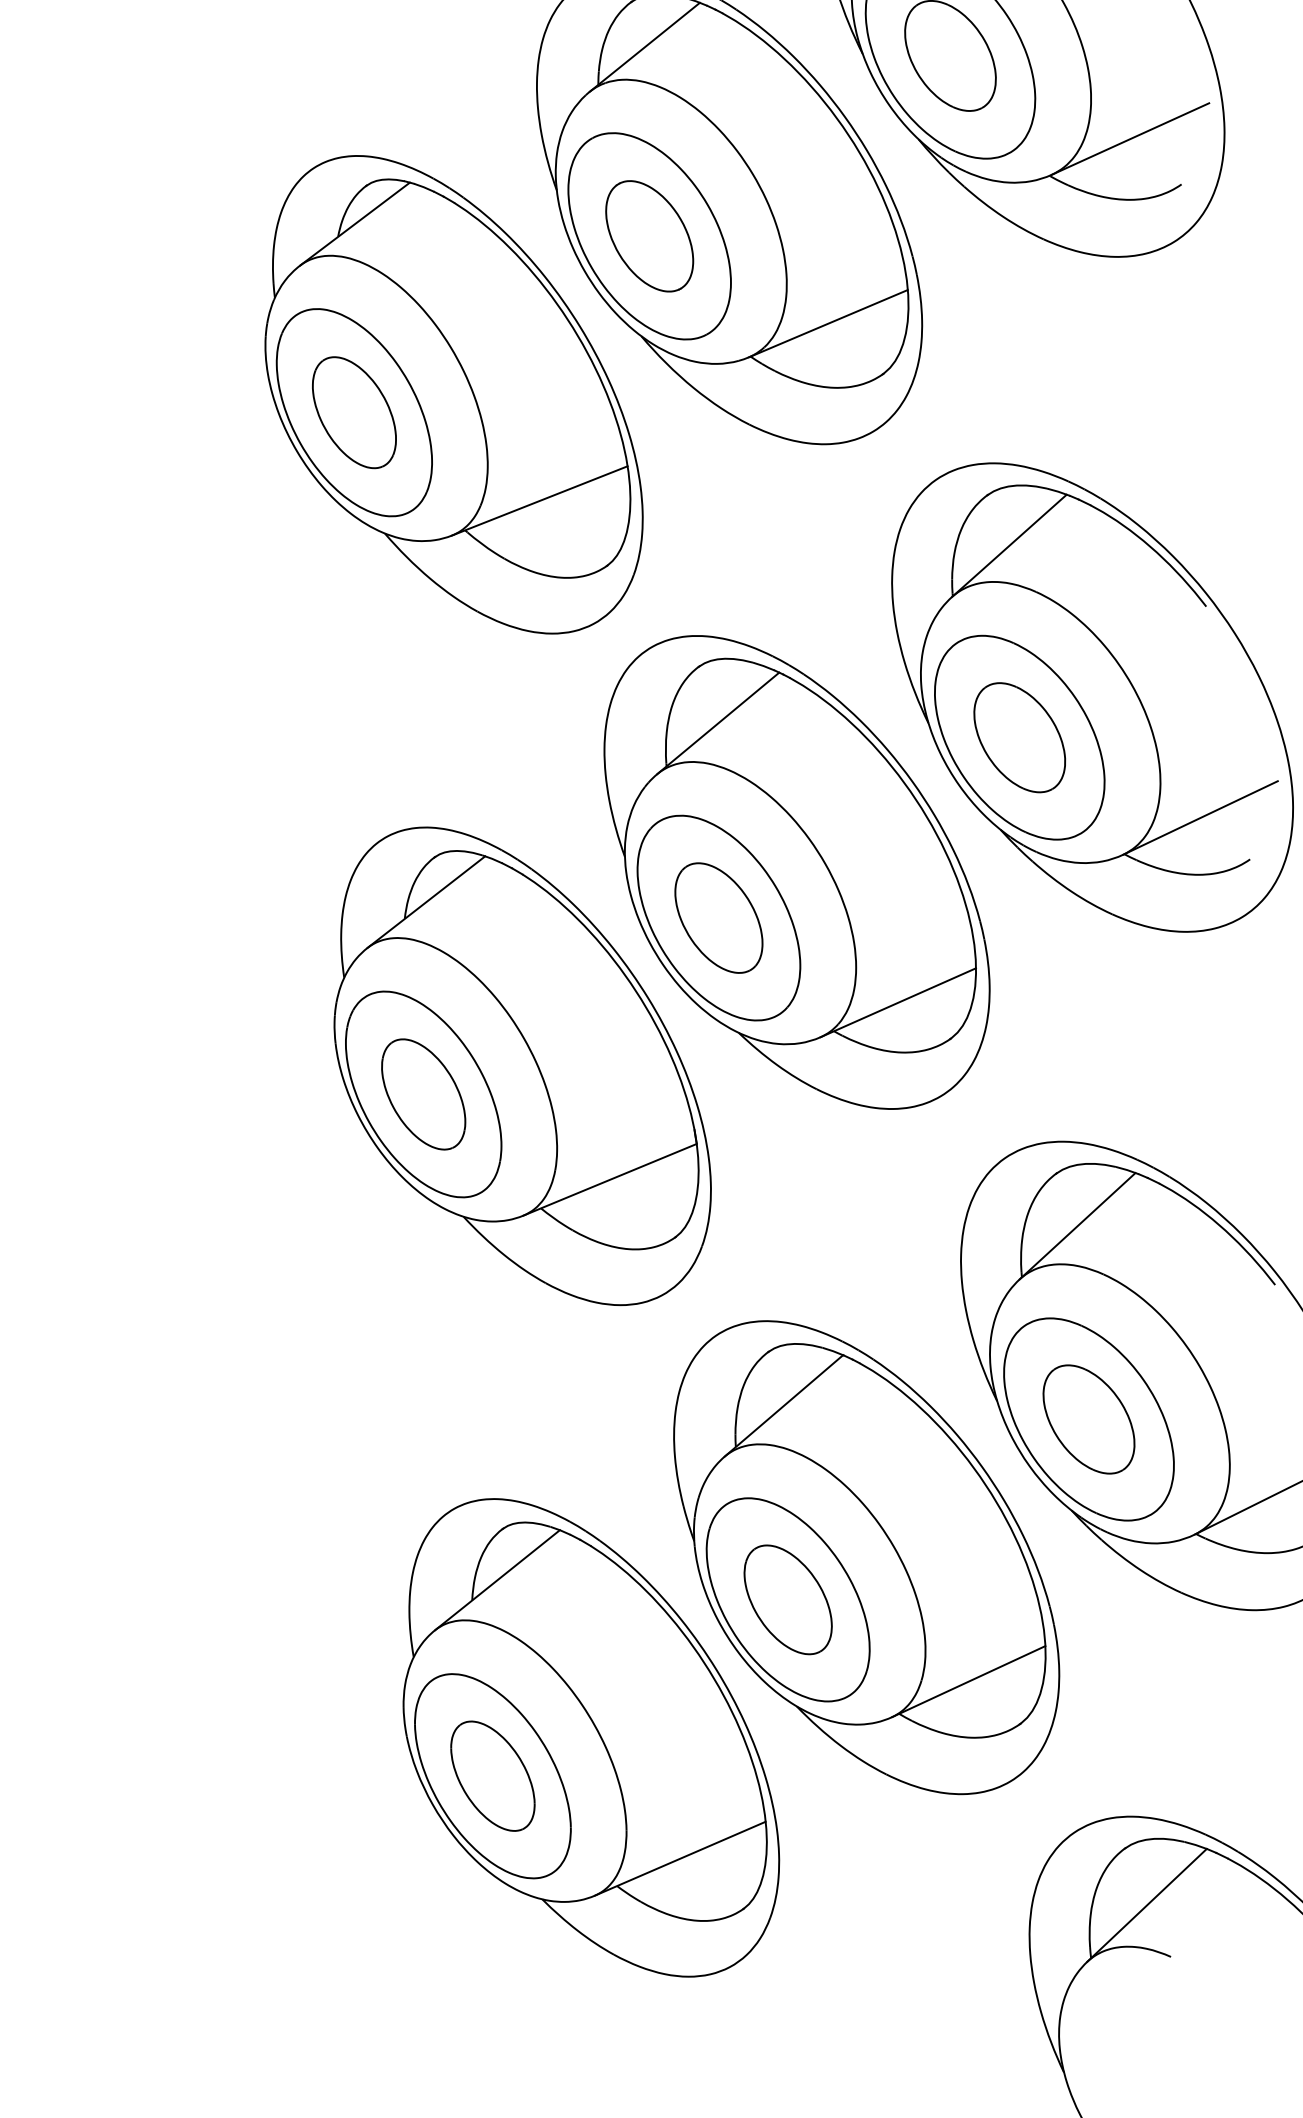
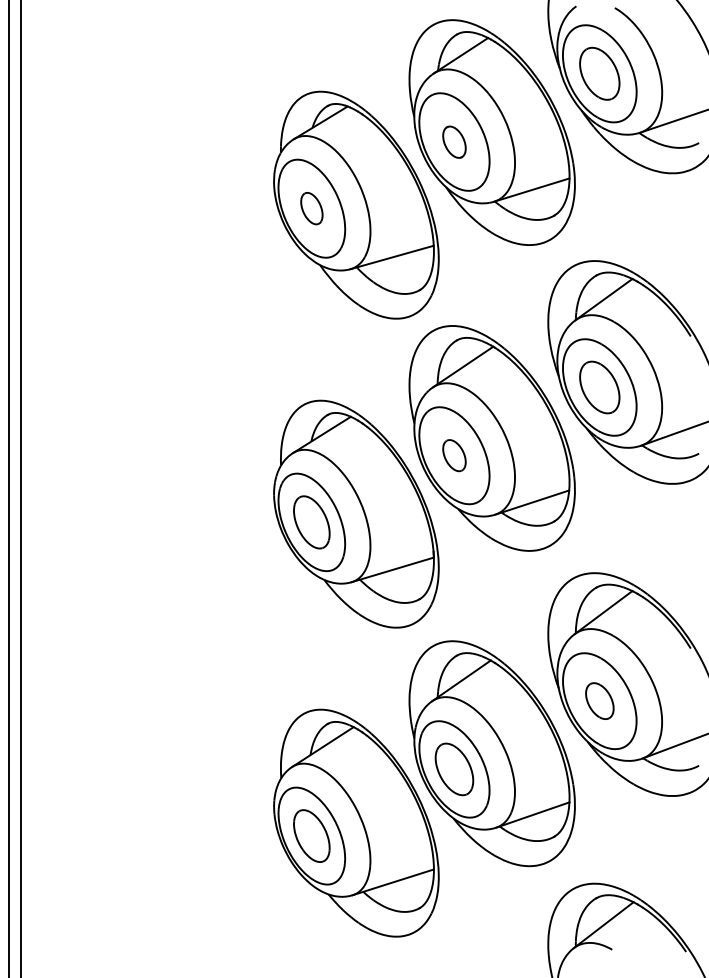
part: (649, 237) -> (454, 142), size x0.6
part: (353, 412) -> (311, 208), size x0.6
part: (718, 917) -> (454, 455), size x0.6
part: (1088, 1418) -> (599, 700), size x0.7

